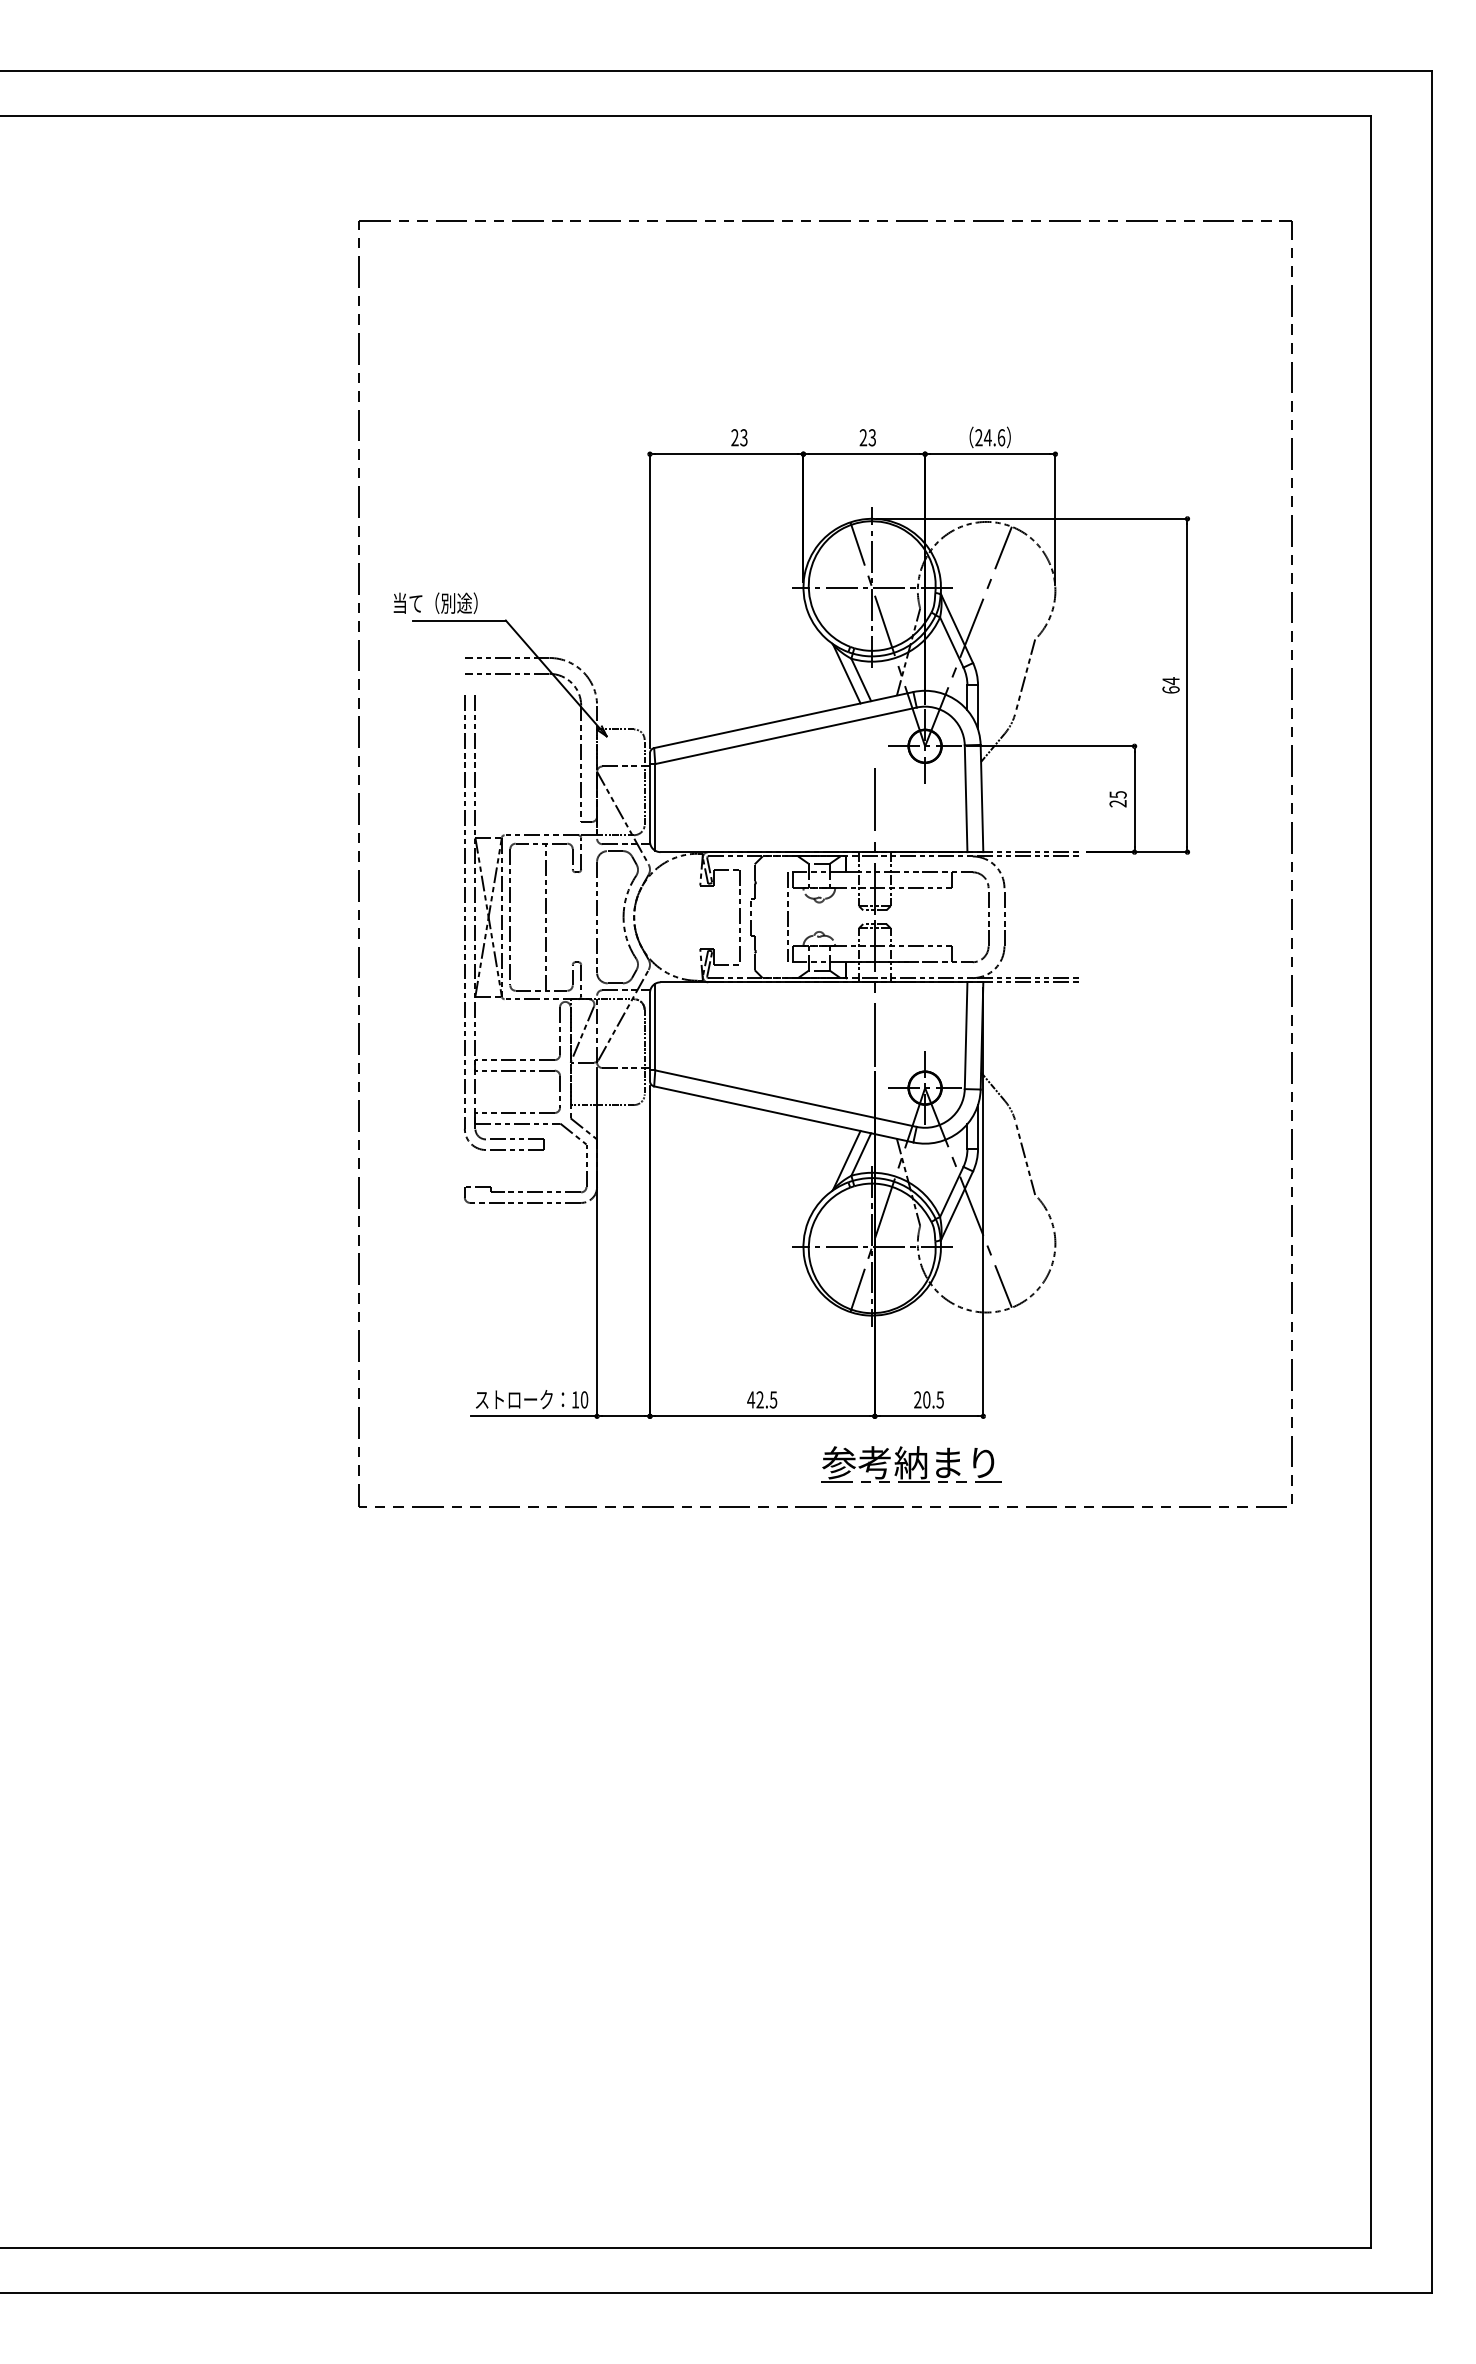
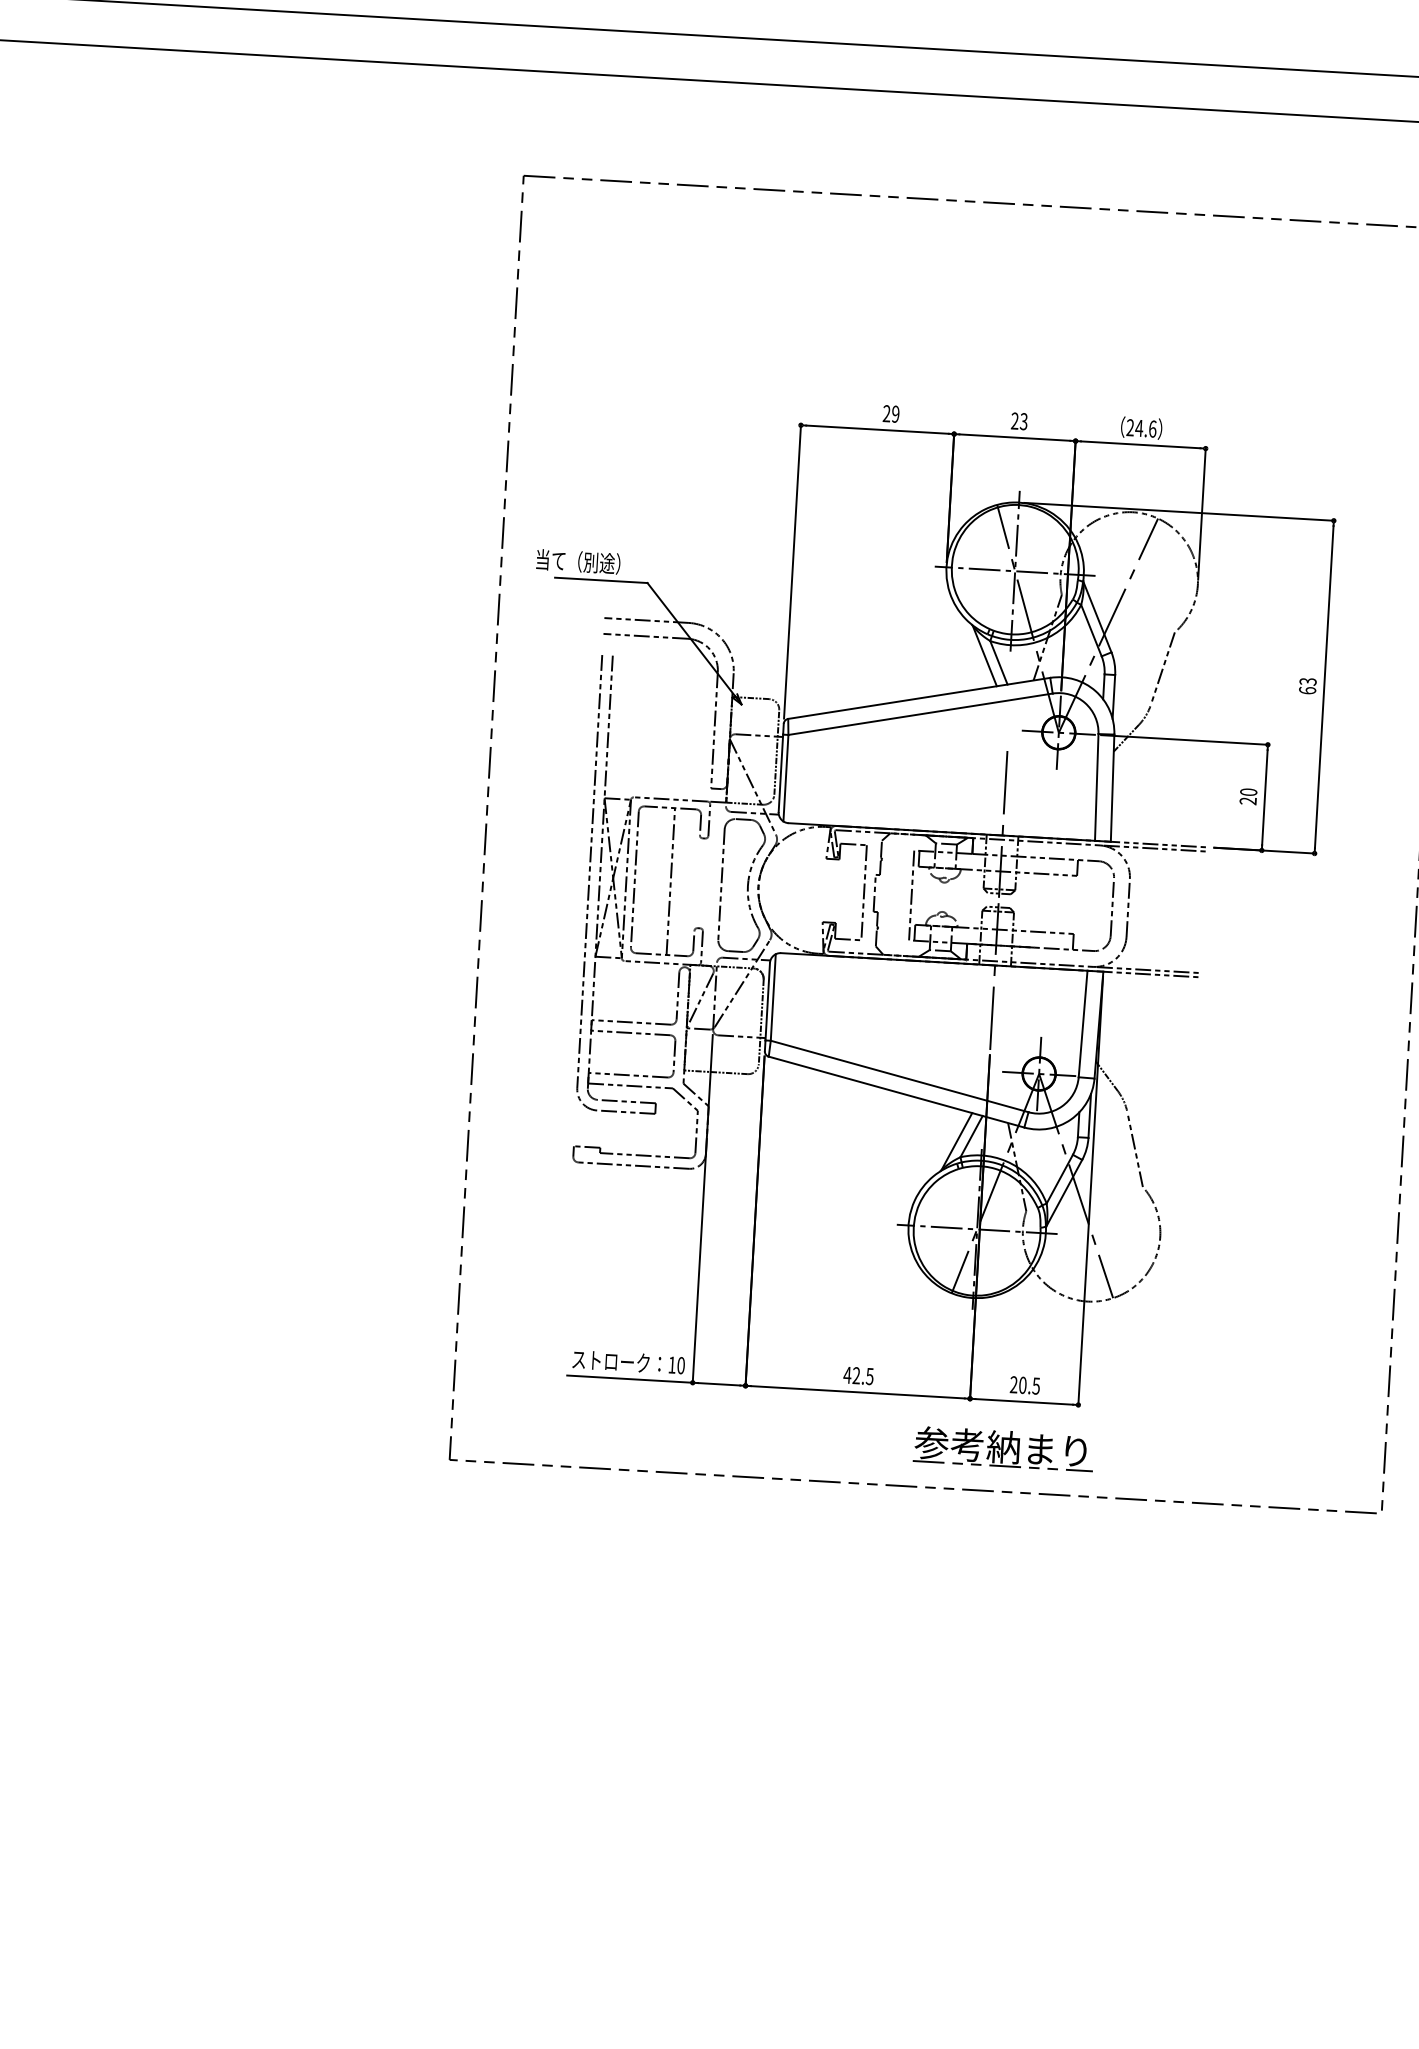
text: (743, 437) -> (895, 413), 23 -> 29
text: (1170, 681) -> (1307, 682), 64 -> 63
text: (1117, 794) -> (1248, 791), 25 -> 20

